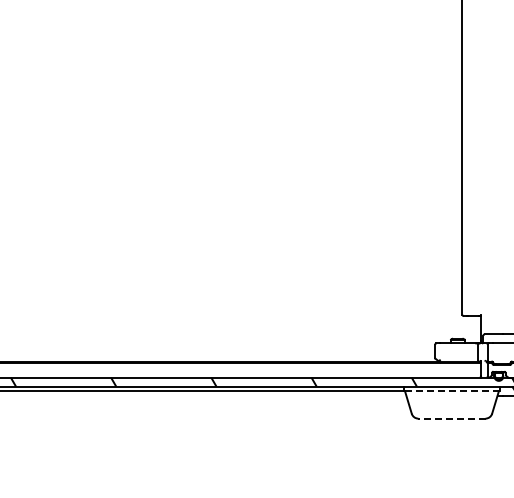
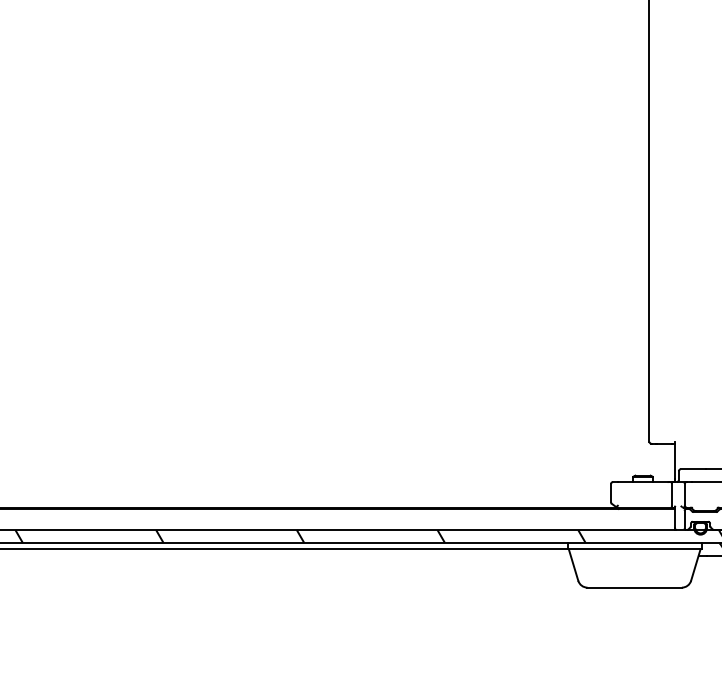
line: (451, 391) -> (634, 549), dashed -> solid
line: (451, 418) -> (634, 587), dashed -> solid

